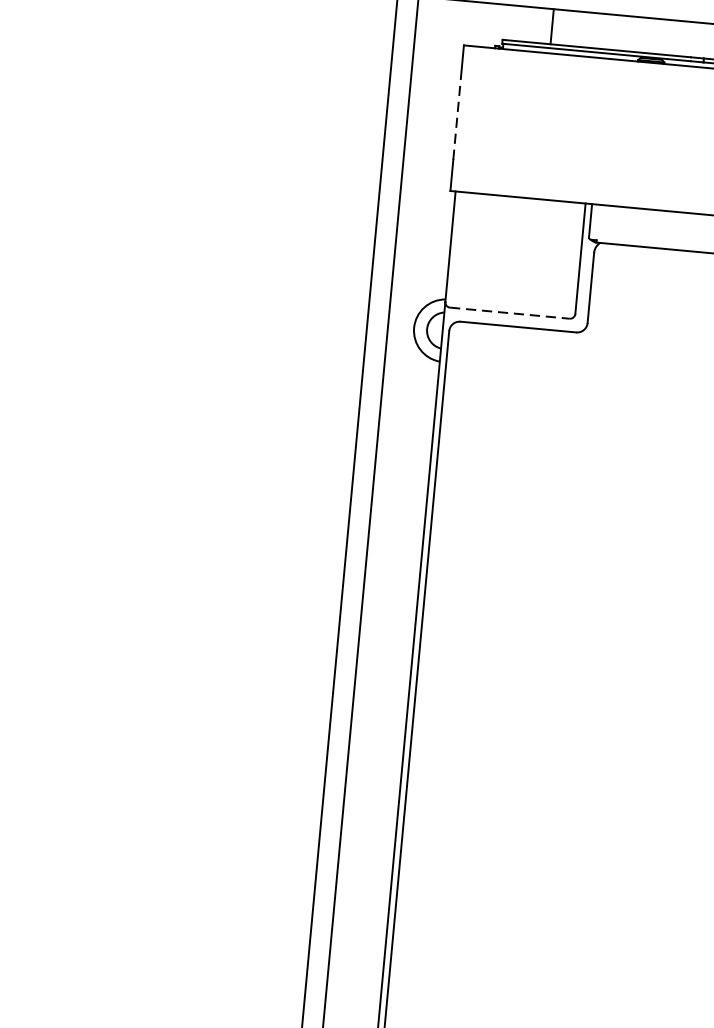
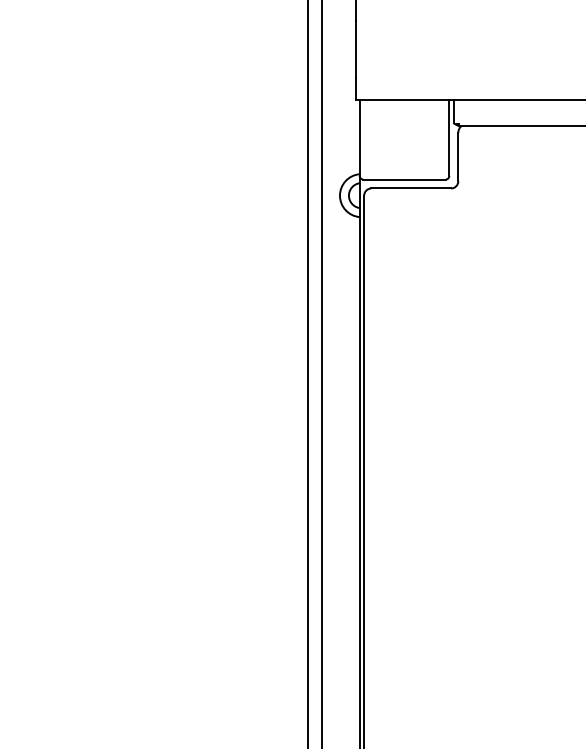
line: (457, 118) -> (356, 49), dashed -> solid
line: (511, 313) -> (405, 179), dashed -> solid

